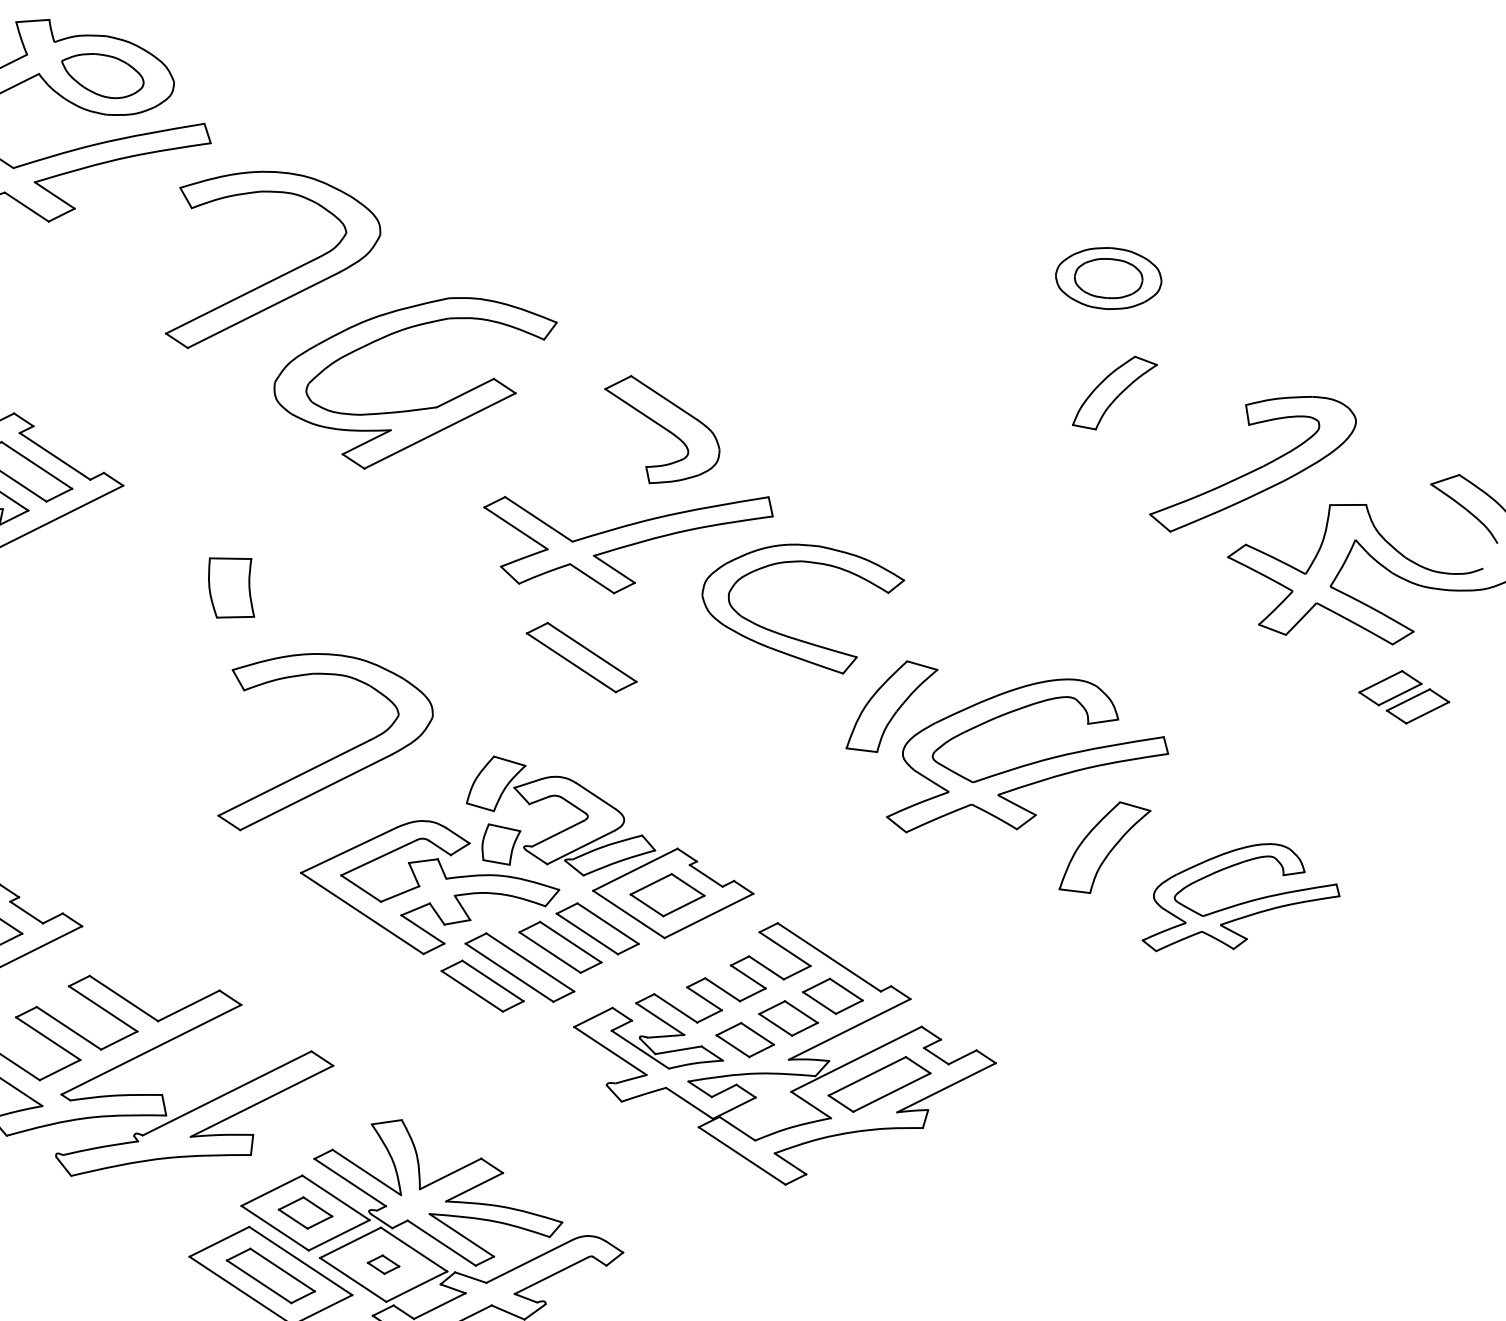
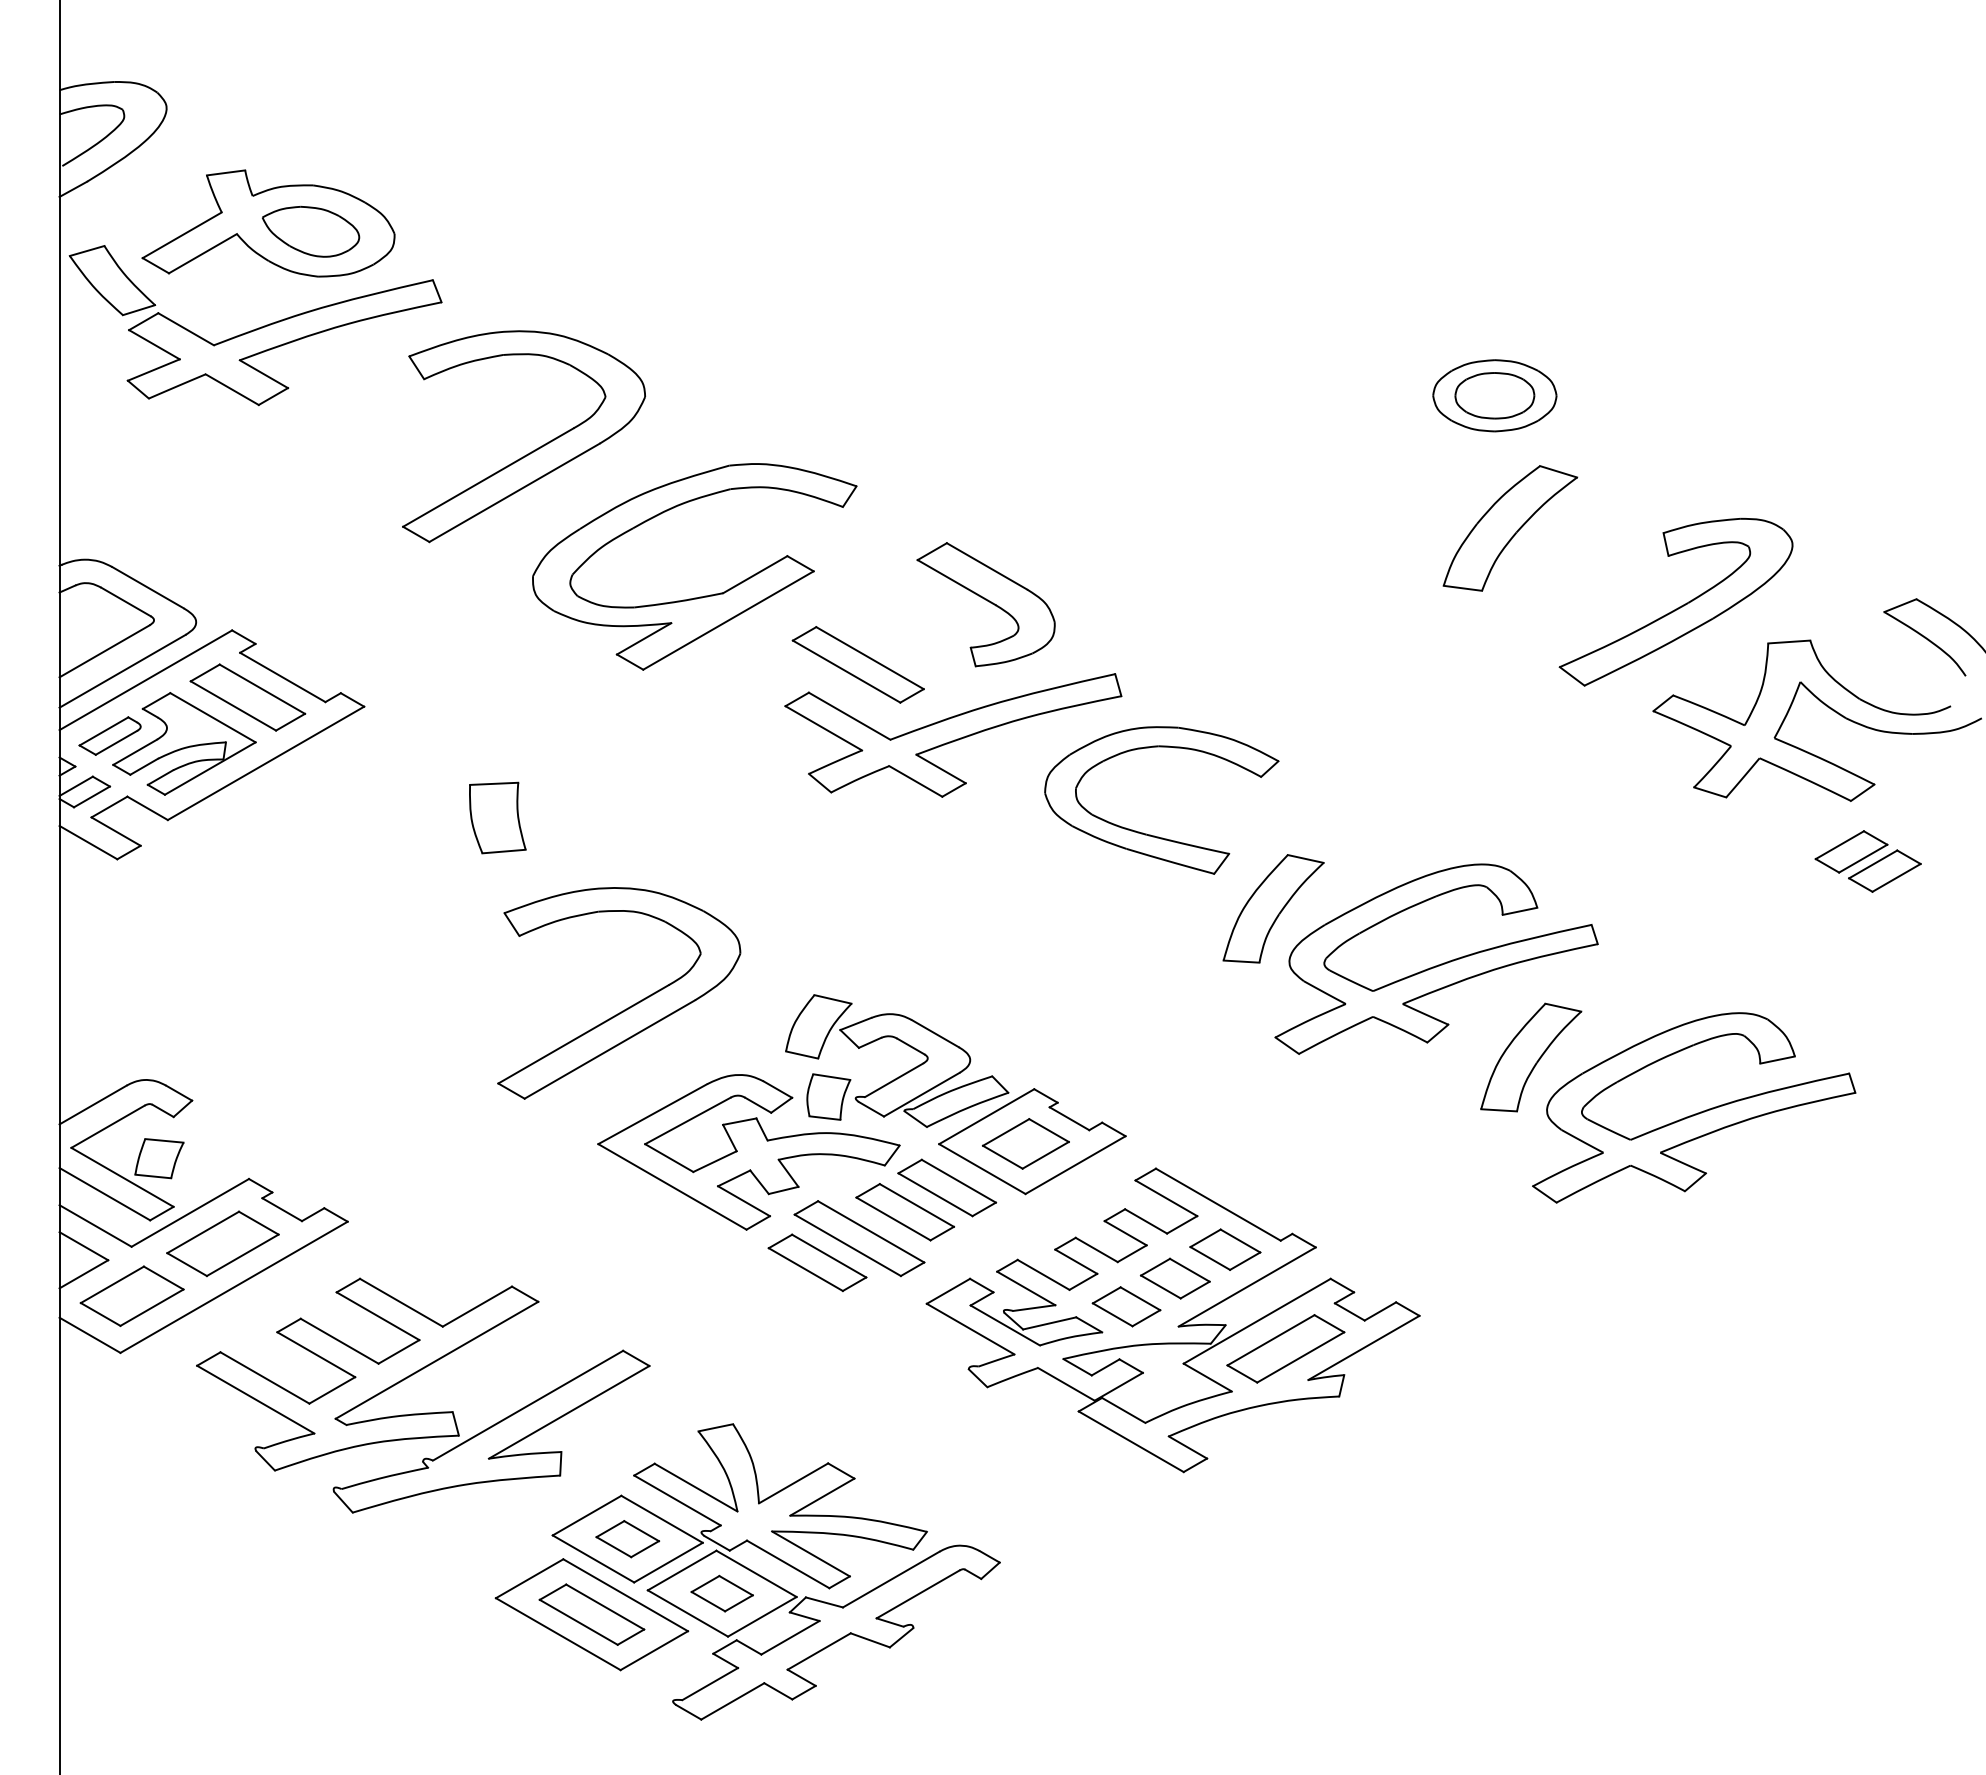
part: (1115, 393) -> (1510, 528), size x1.43
part: (581, 657) -> (857, 664), moved
part: (1242, 899) -> (1694, 1107), size x1.43
part: (383, 1264) -> (721, 1593), size x1.67

